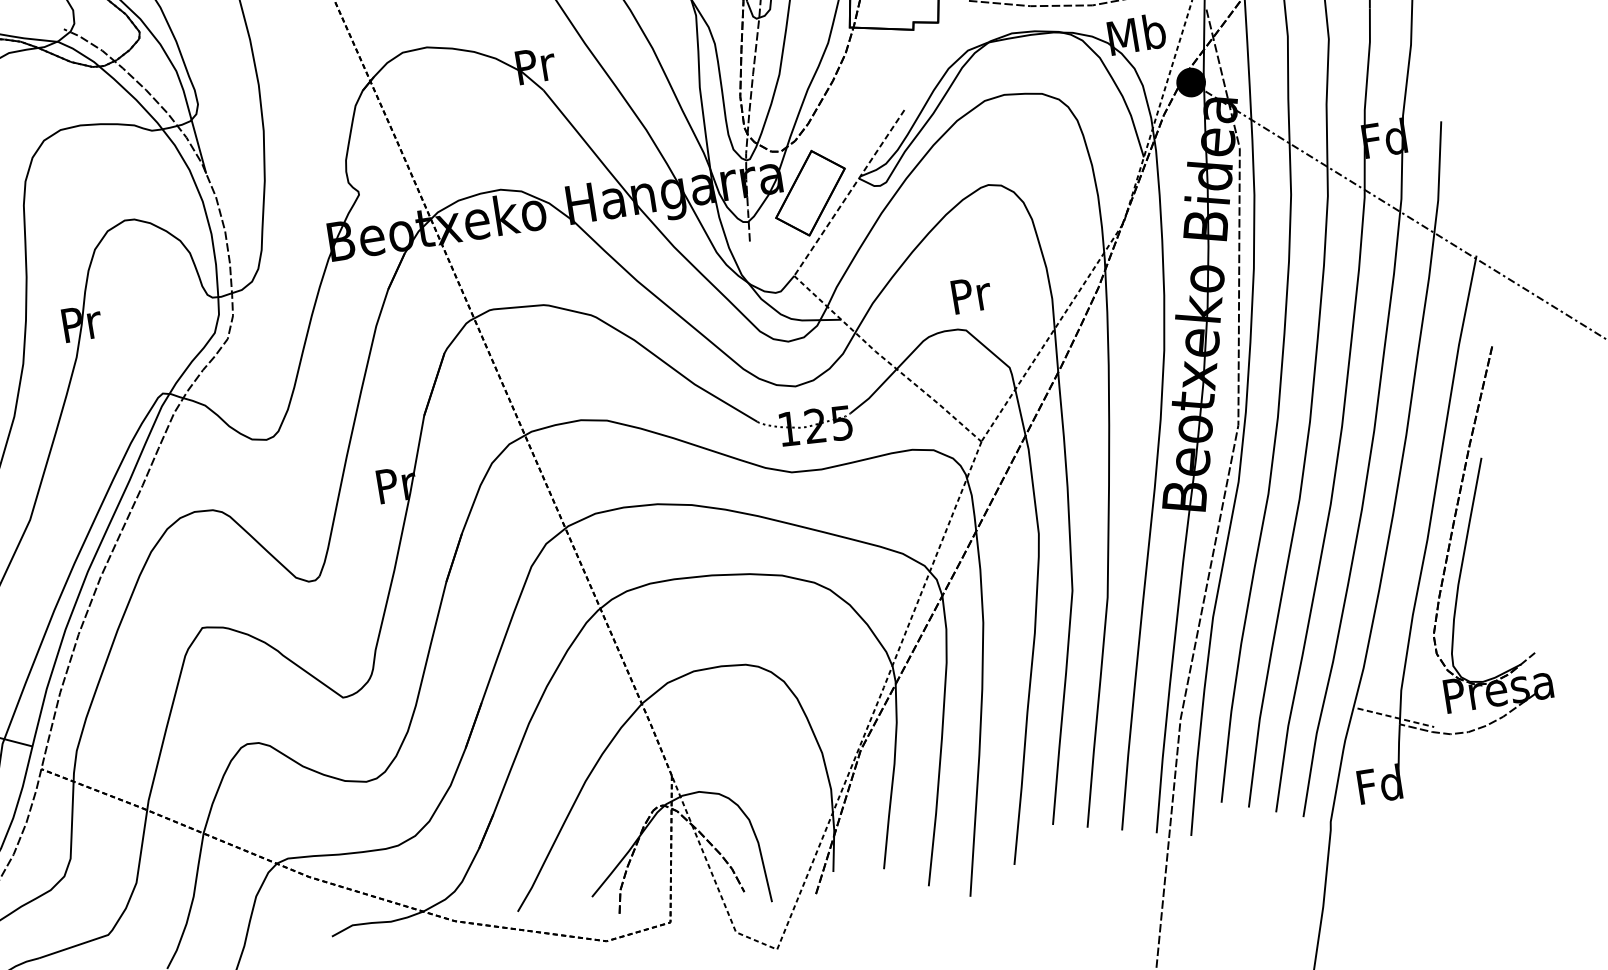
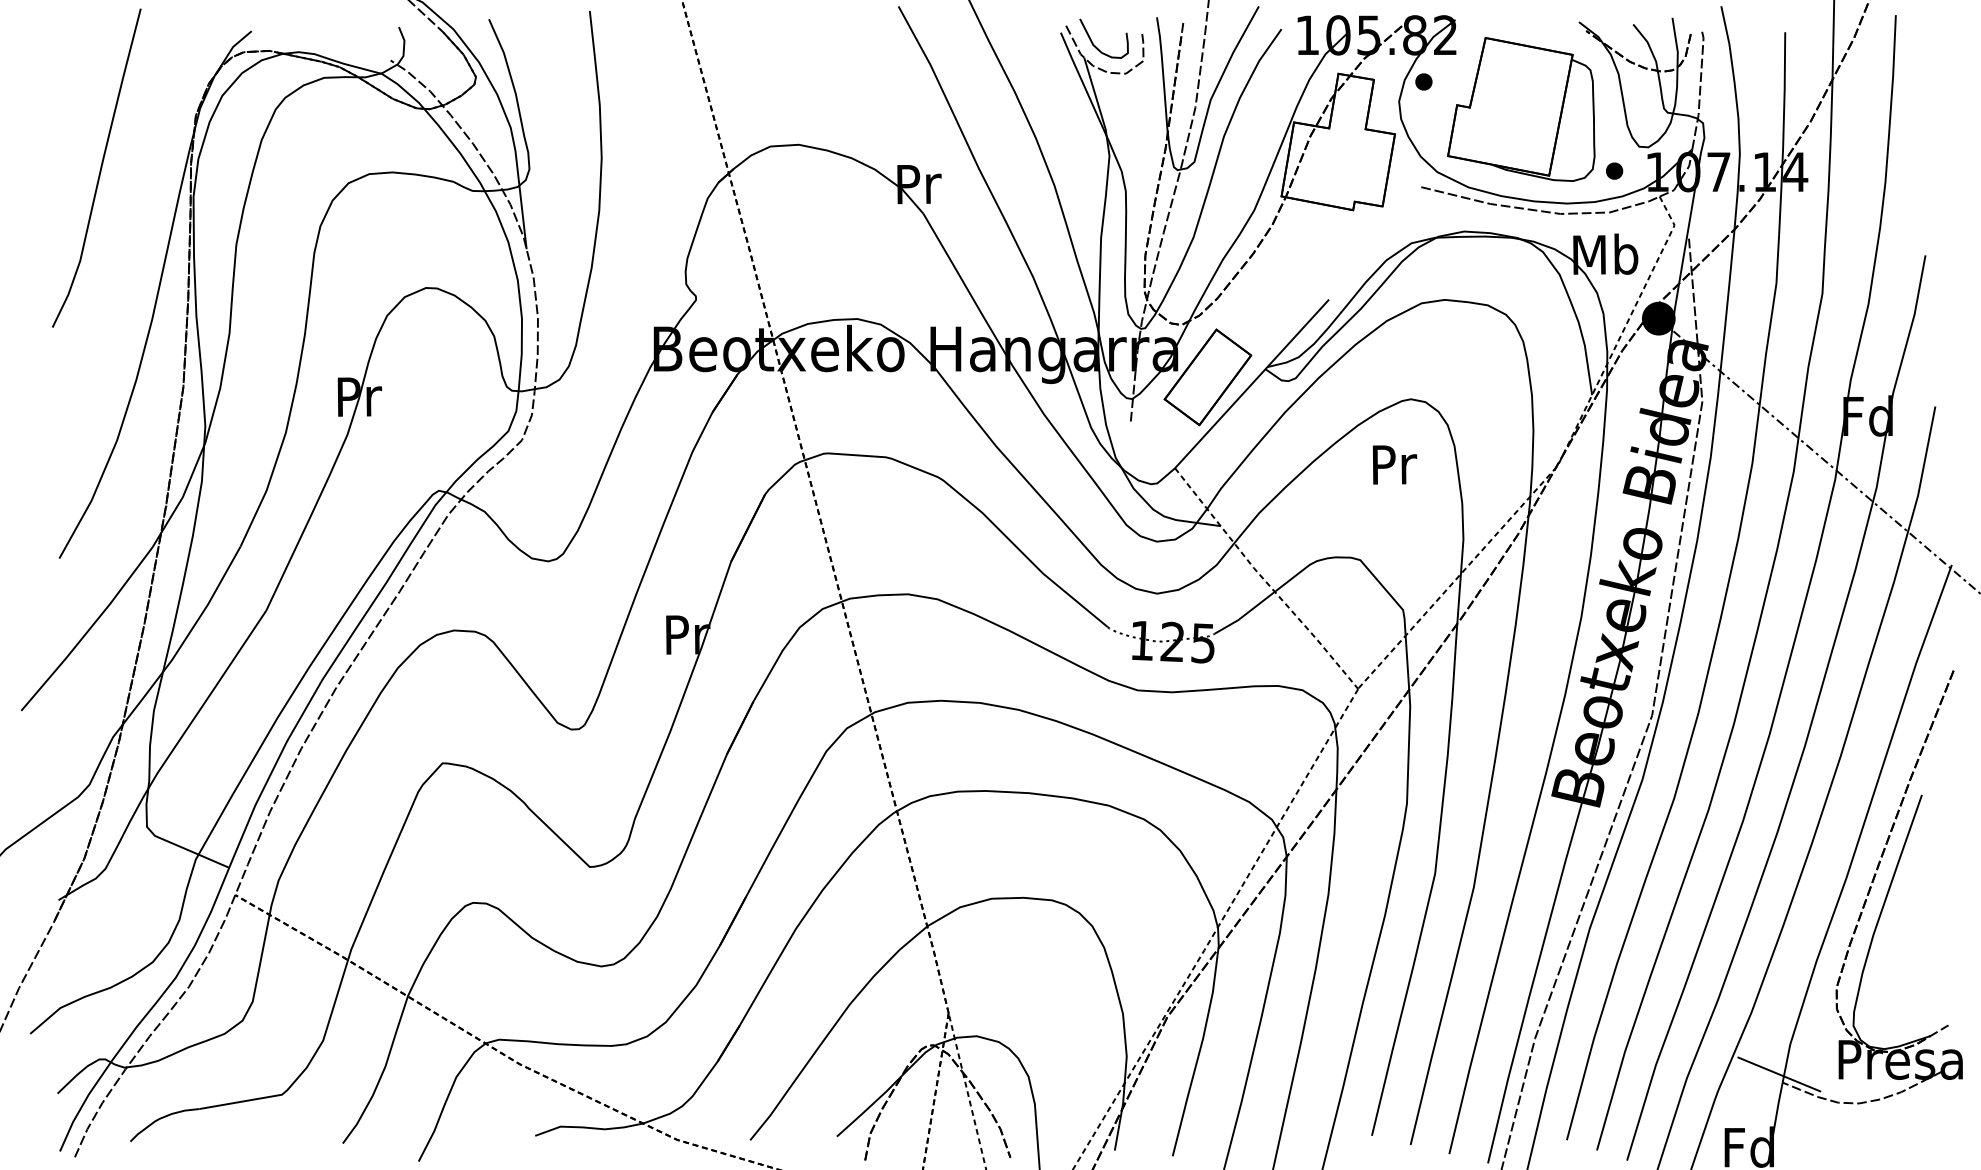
line: (848, 193) -> (1251, 384), dashed -> solid
text: (971, 294) -> (1394, 464), moved
line: (1396, 717) -> (1779, 1074), dashed -> solid

